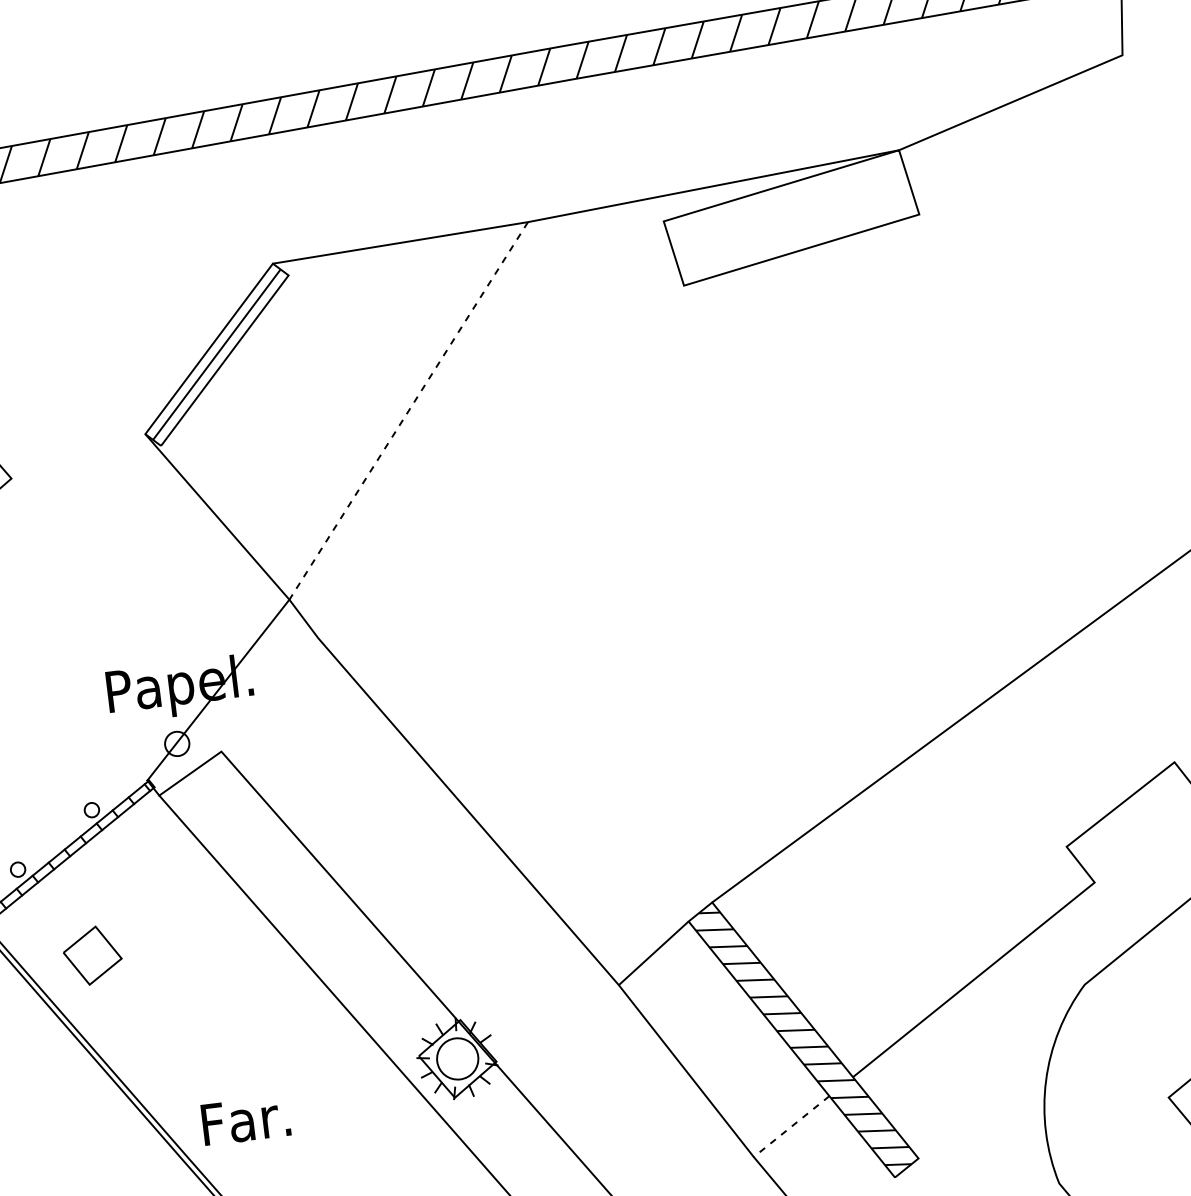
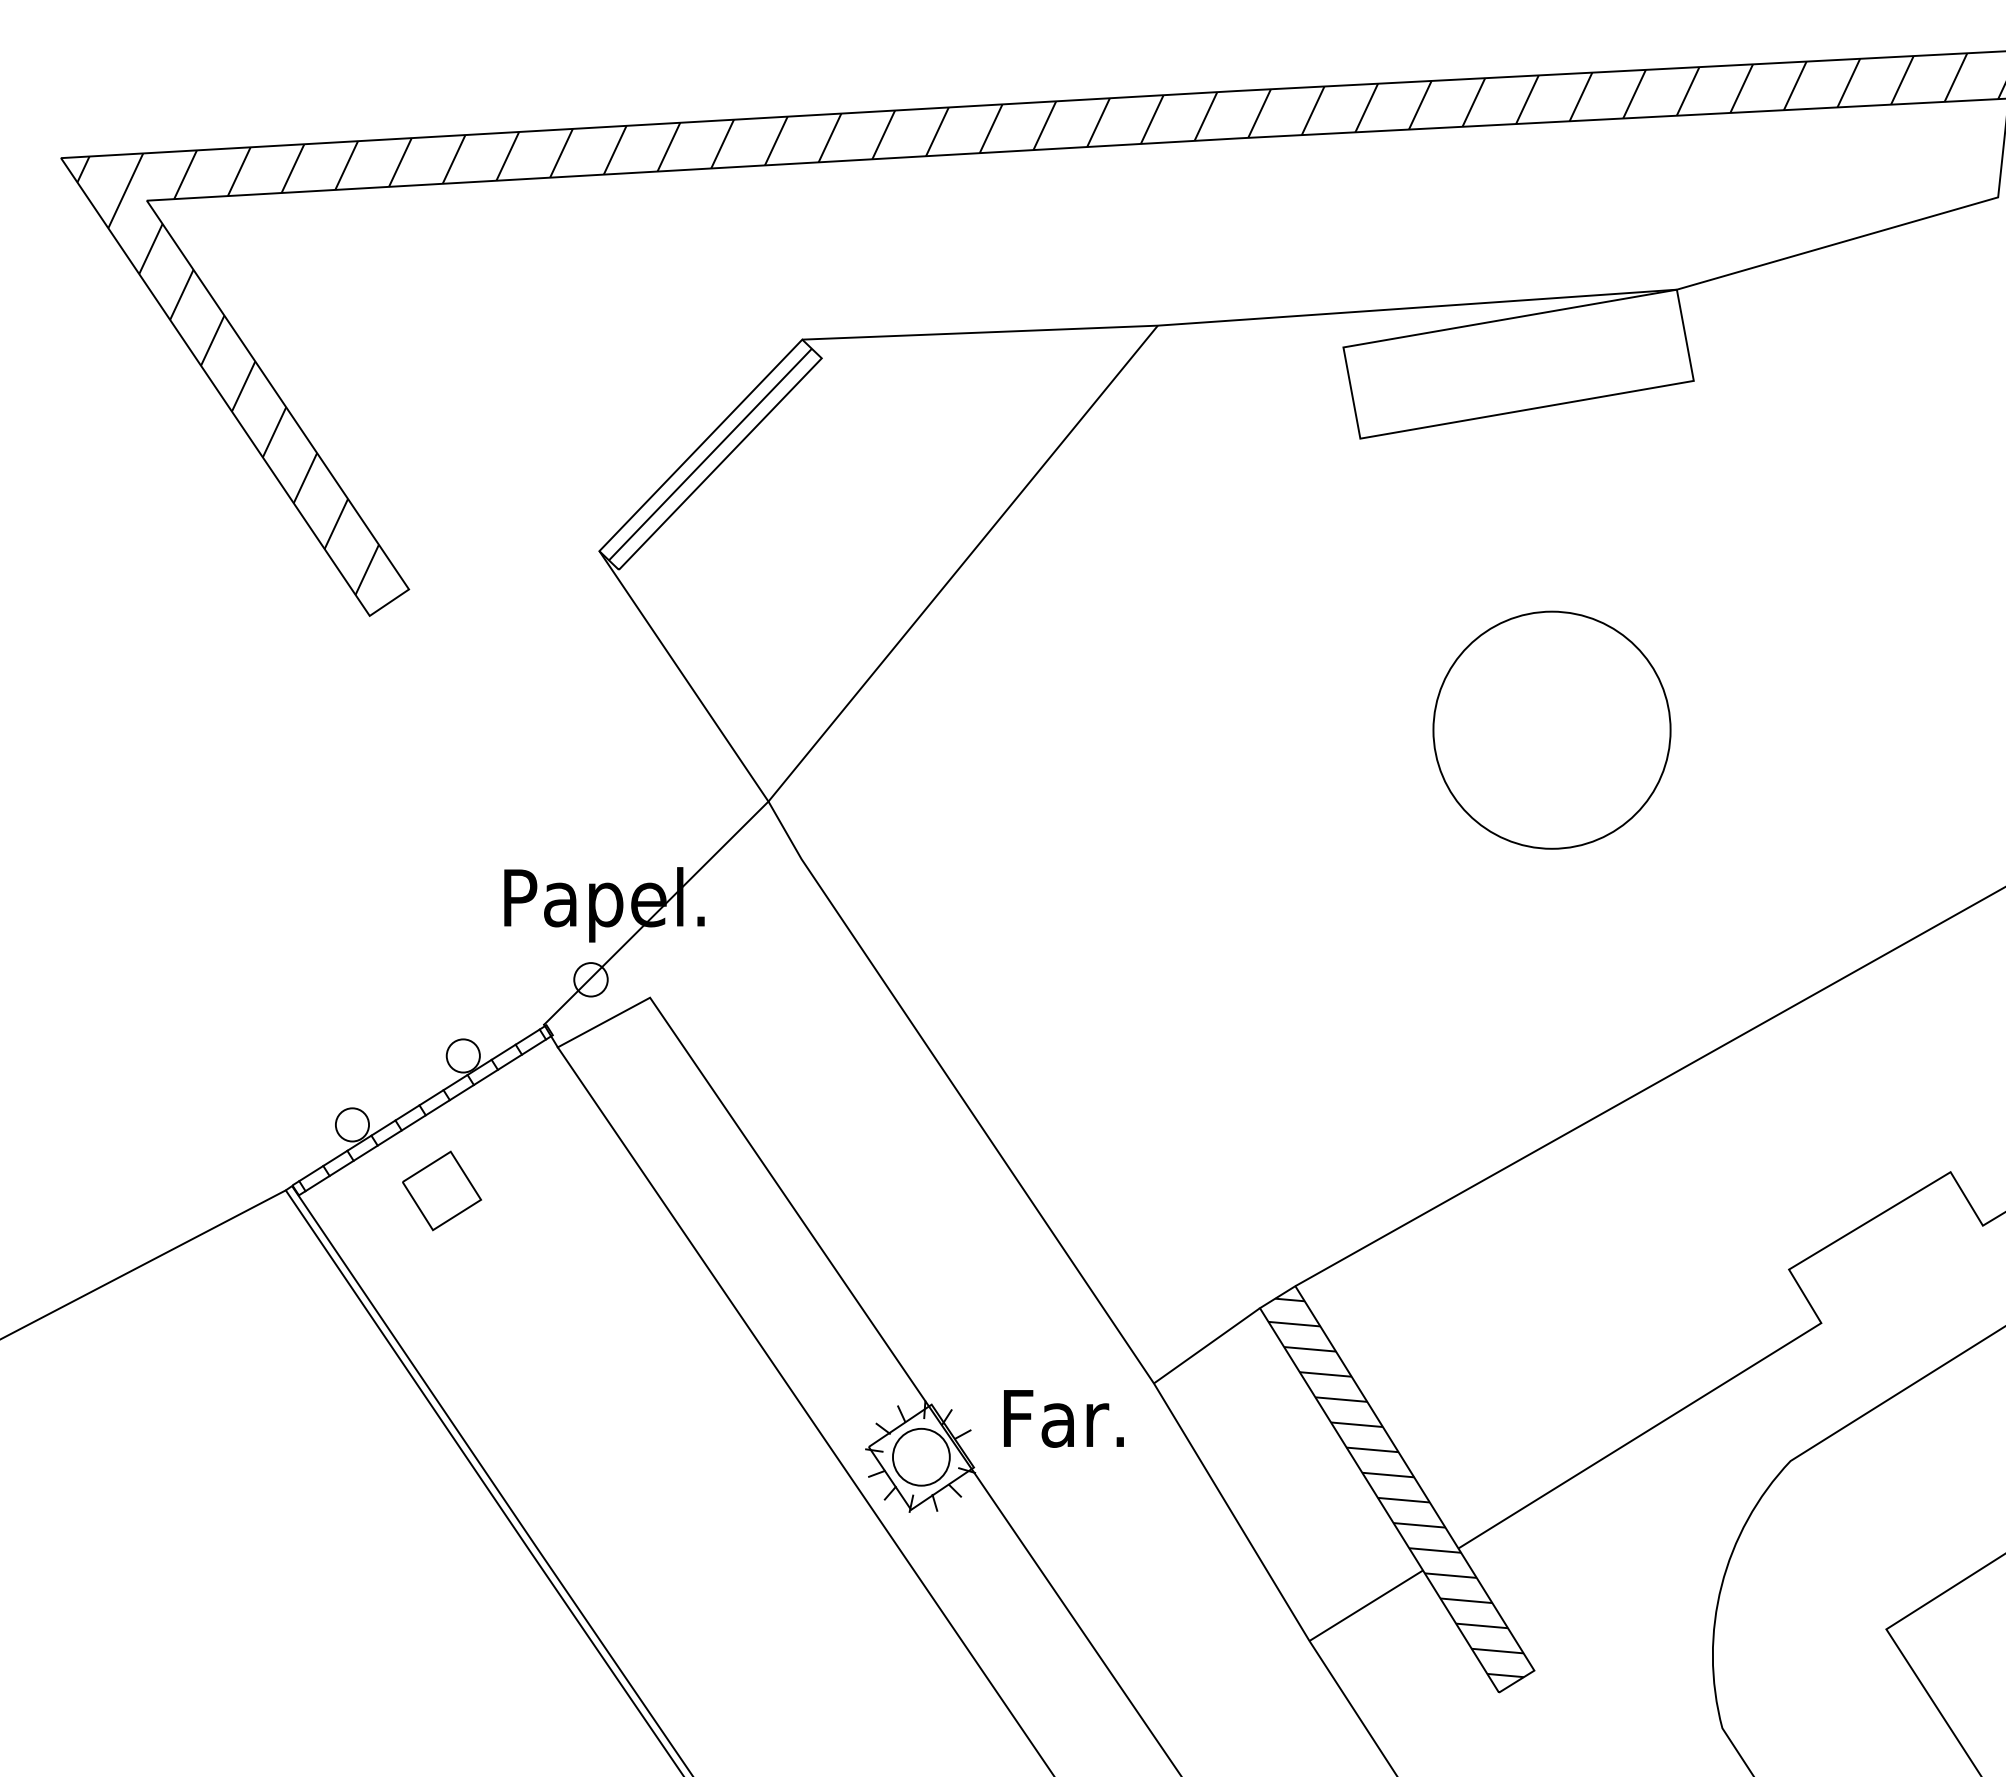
line: (408, 411) -> (962, 564), dashed -> solid
circle: (847, 478) -> (1551, 729), added
circle: (91, 809) -> (462, 1055), size x1.67
circle: (18, 869) -> (352, 1124), size x1.67
part: (92, 955) -> (441, 1190), moved
text: (245, 1120) -> (1063, 1418), moved
line: (791, 1126) -> (1366, 1605), dashed -> solid

